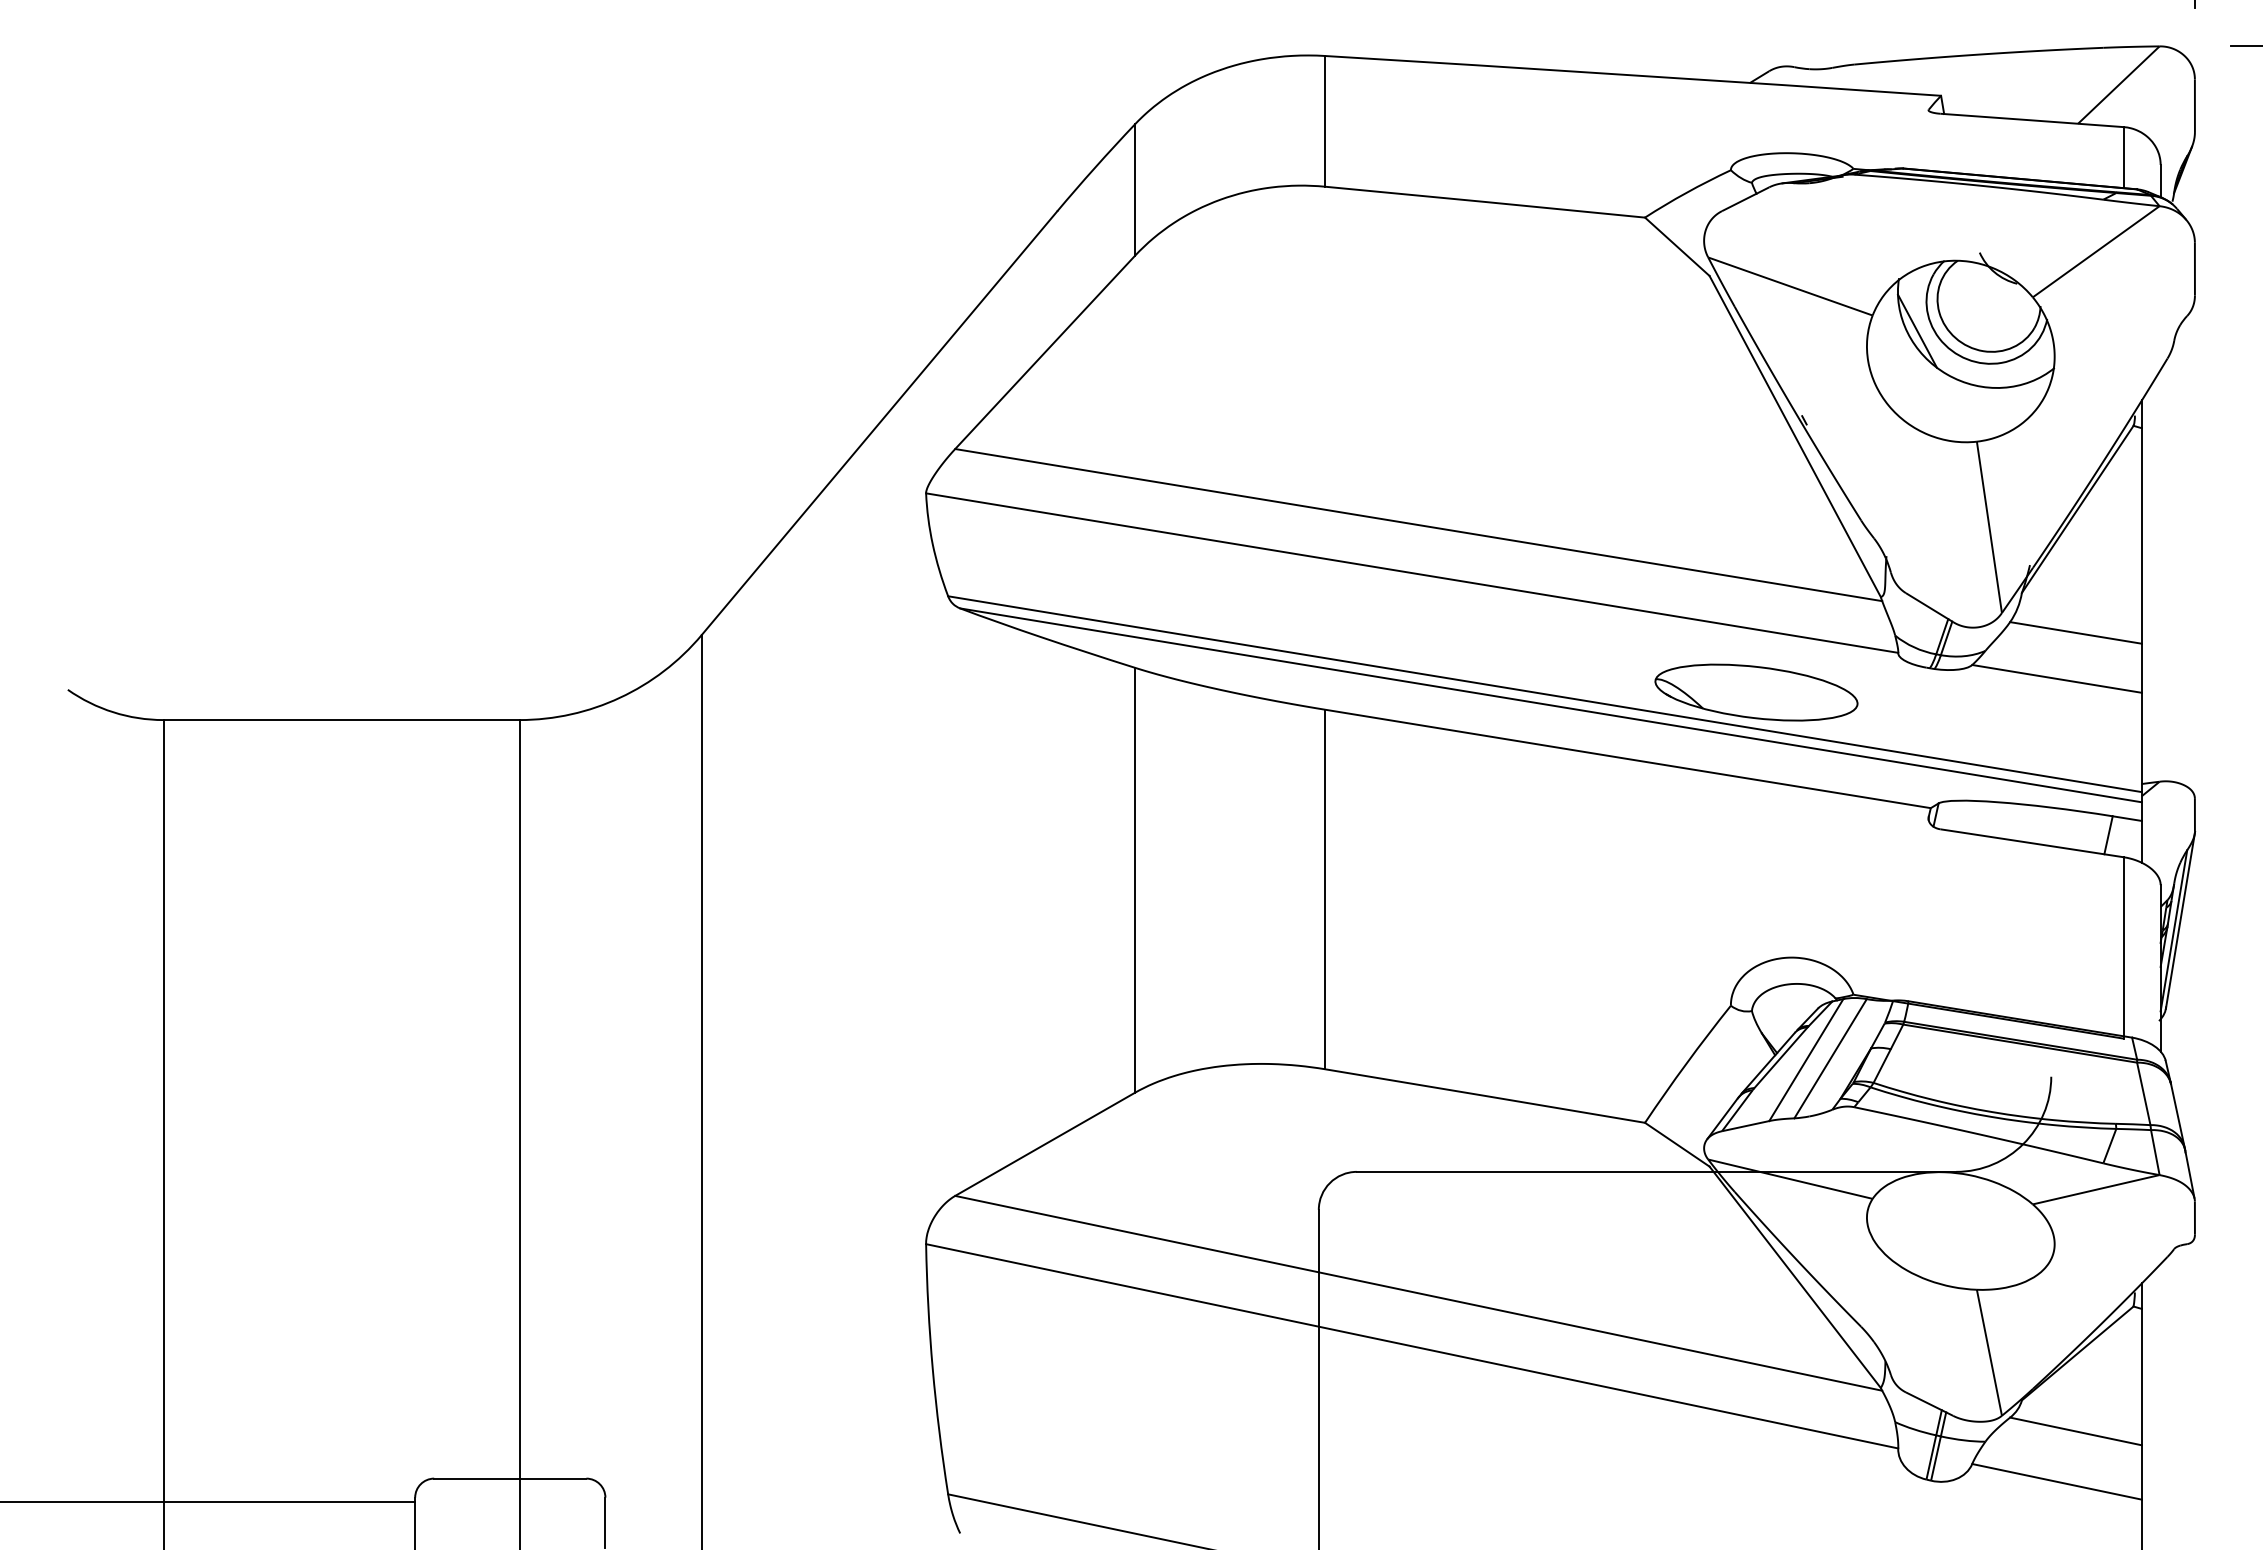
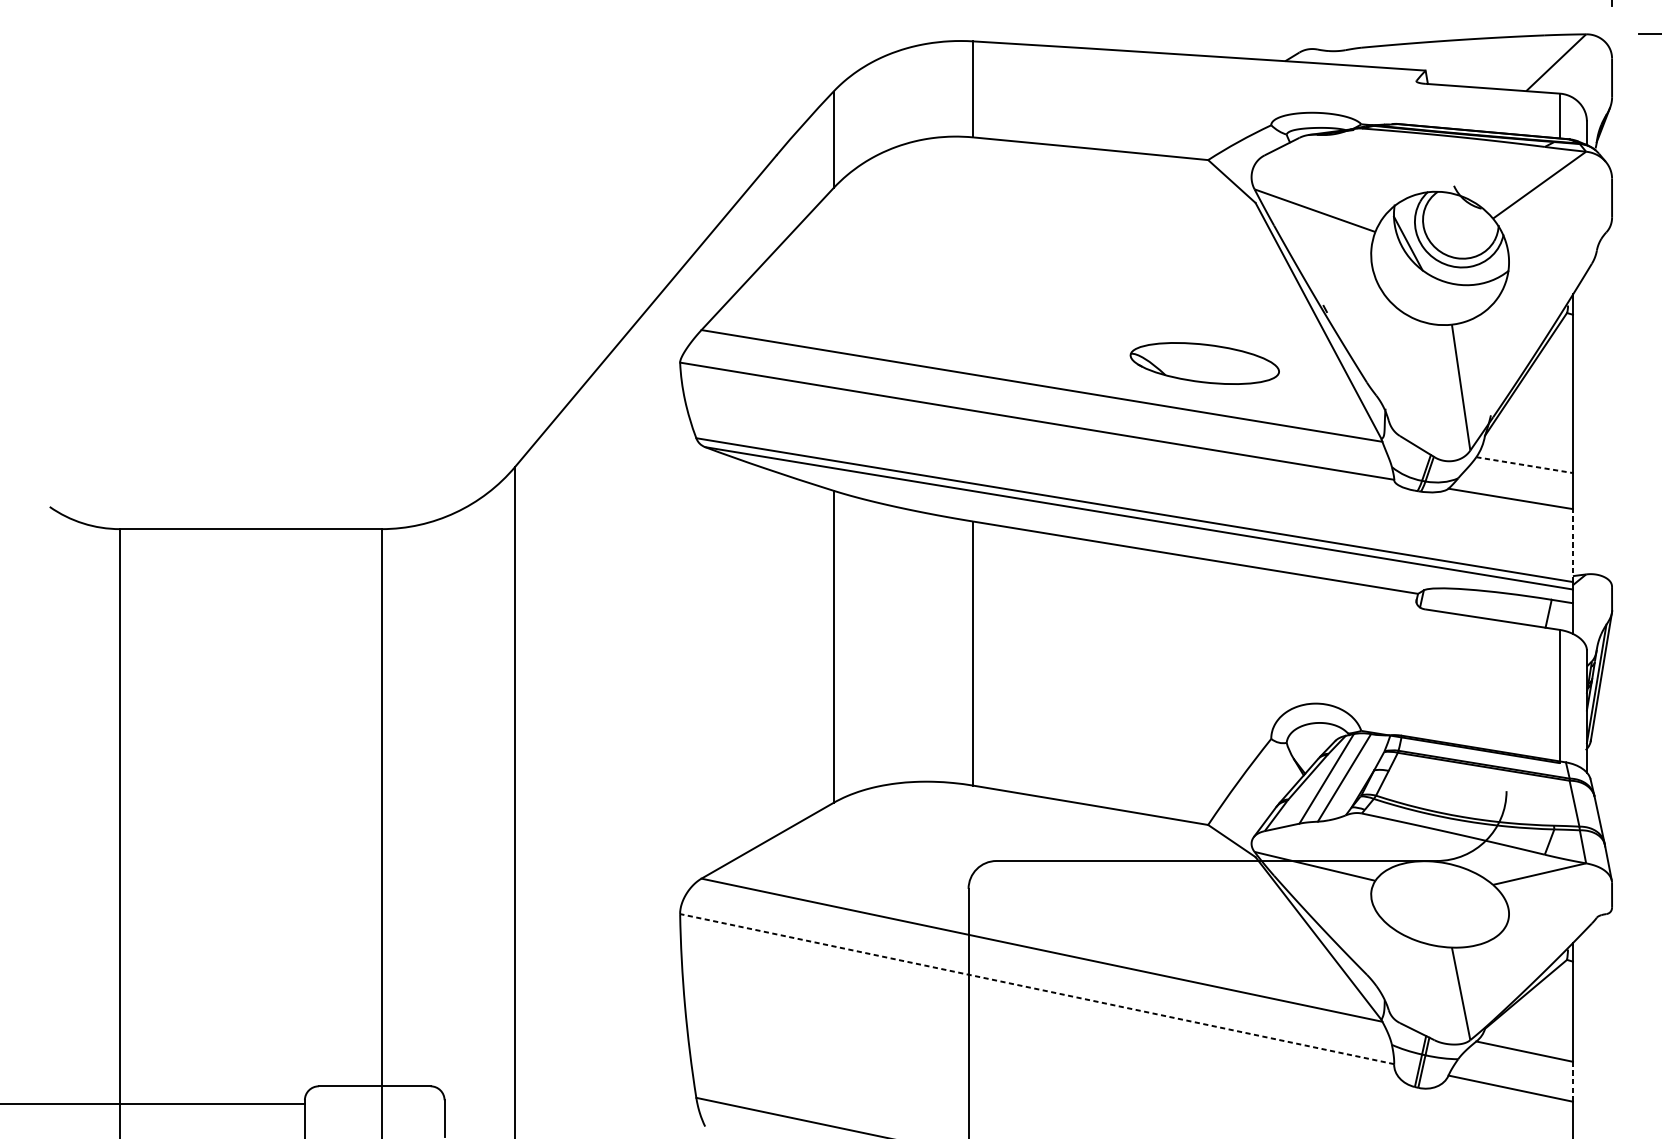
line: (2075, 632) -> (1524, 464), solid -> dashed
part: (1756, 692) -> (1204, 363), moved
line: (2141, 742) -> (1572, 545), solid -> dashed
line: (1412, 1346) -> (1037, 989), solid -> dashed
line: (2141, 1472) -> (1572, 1081), solid -> dashed

